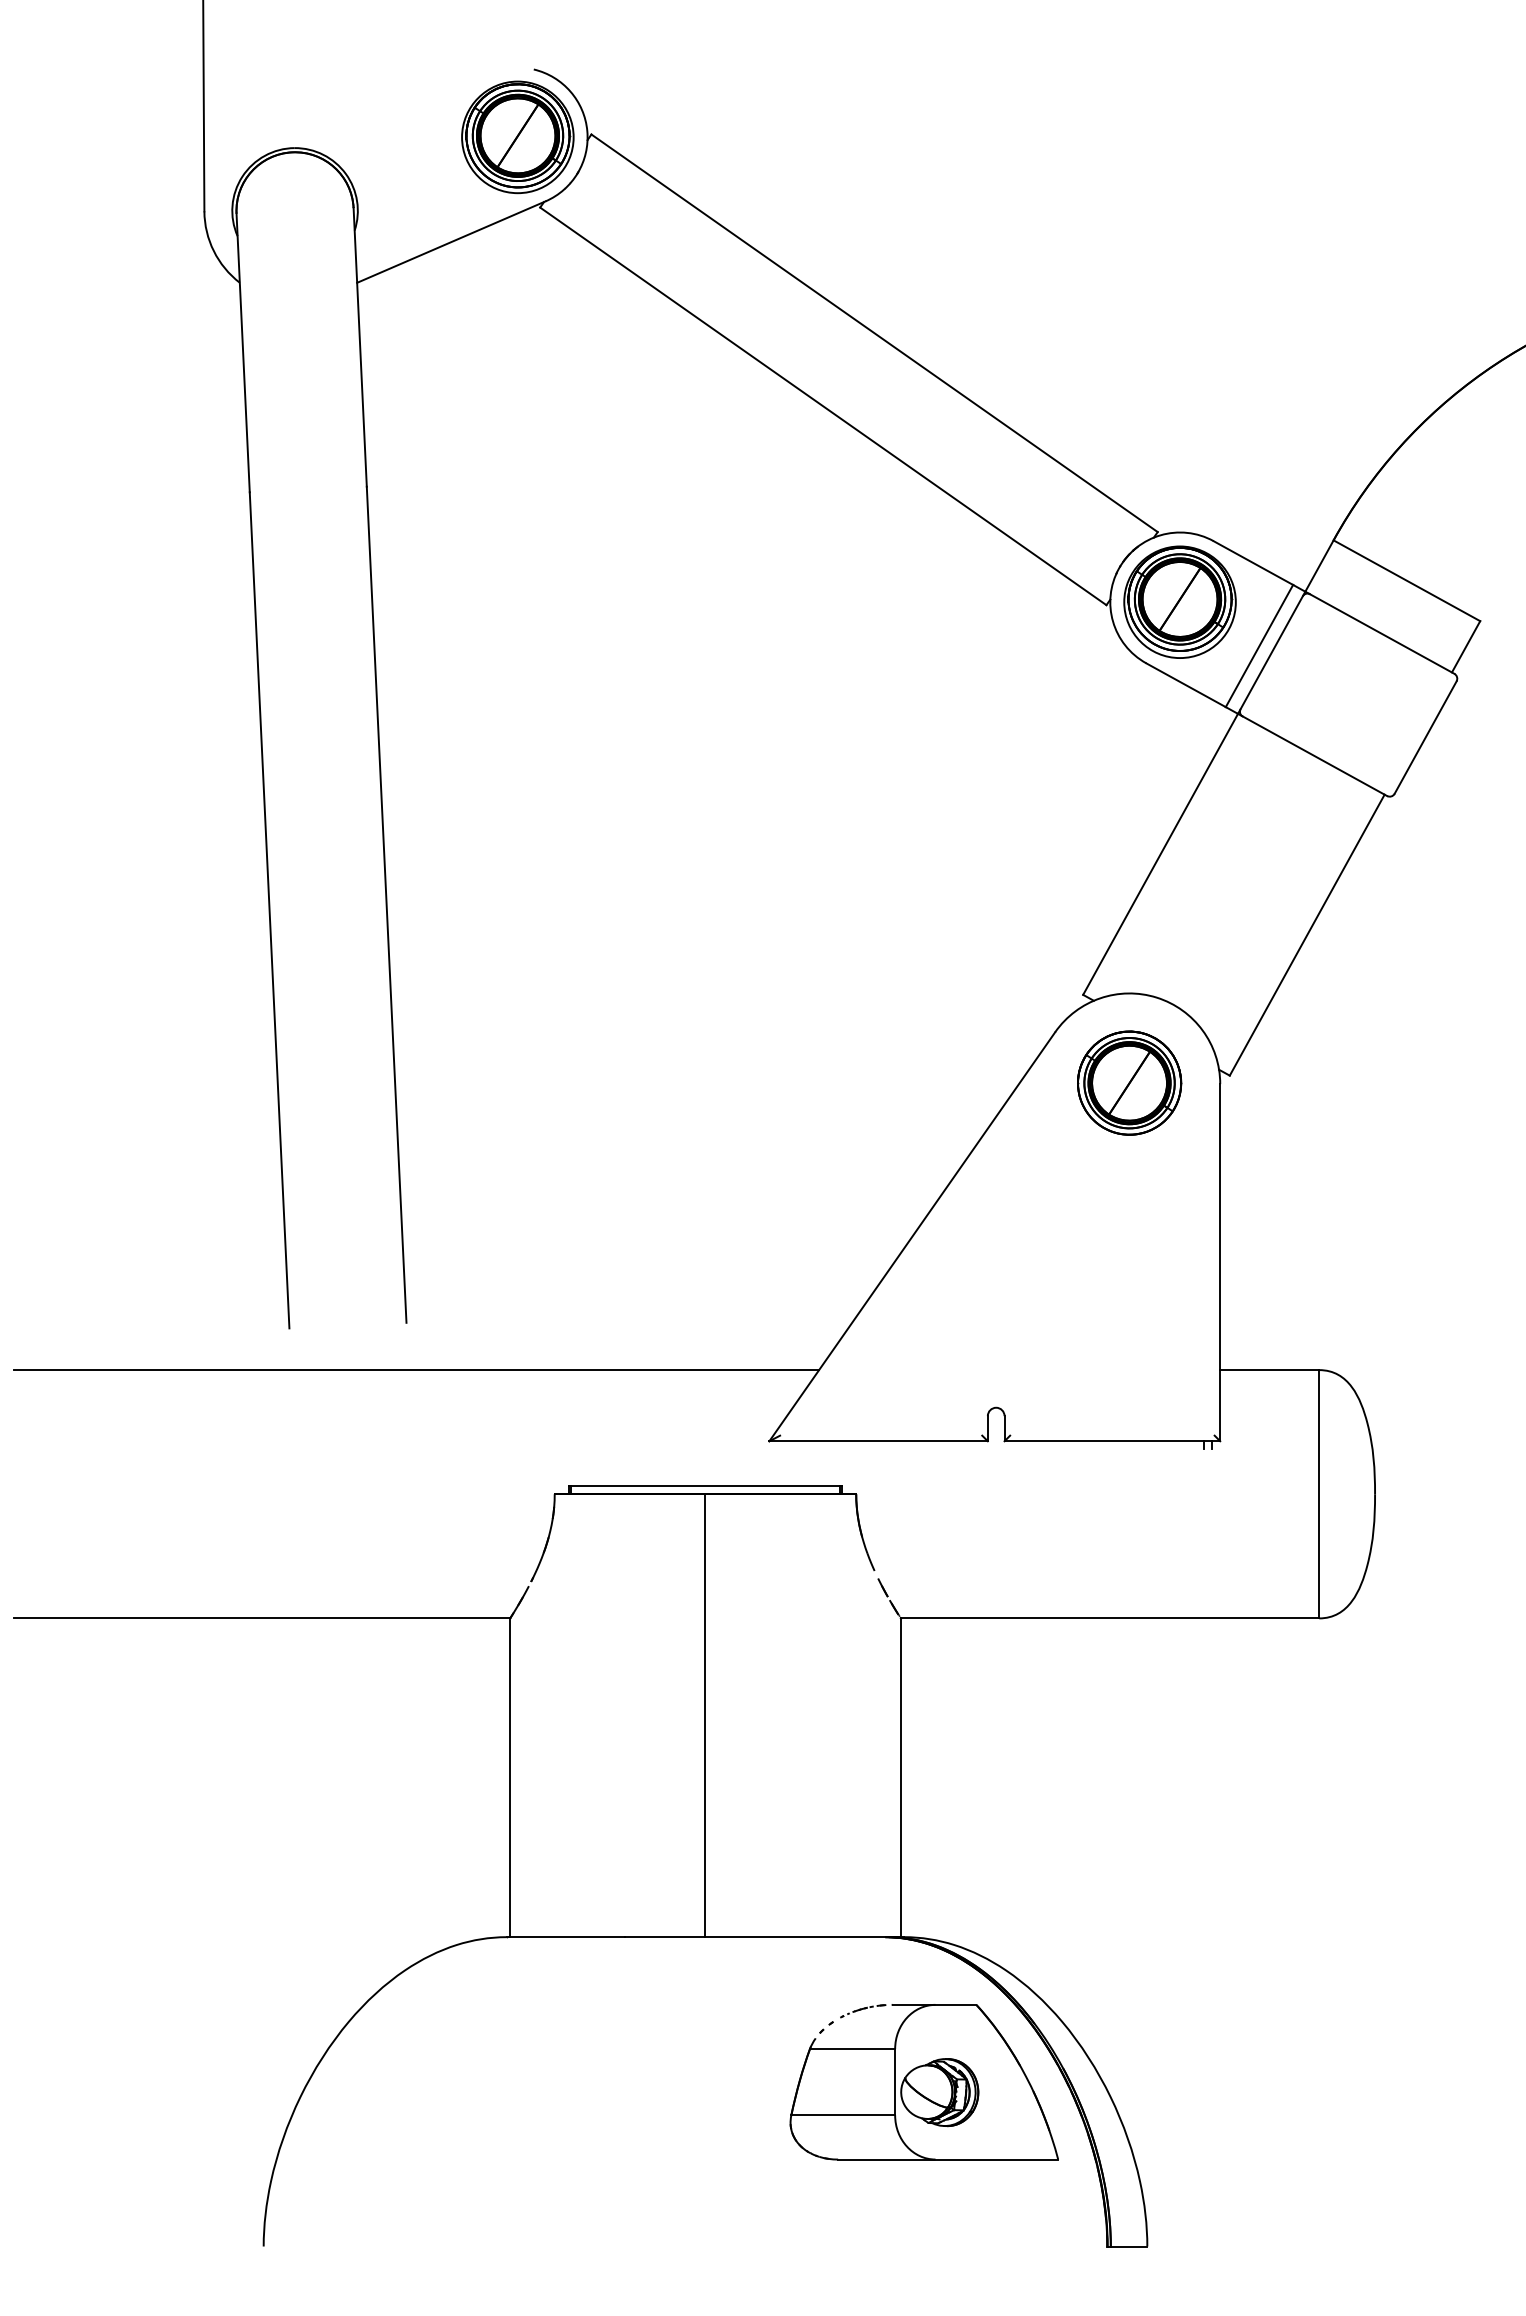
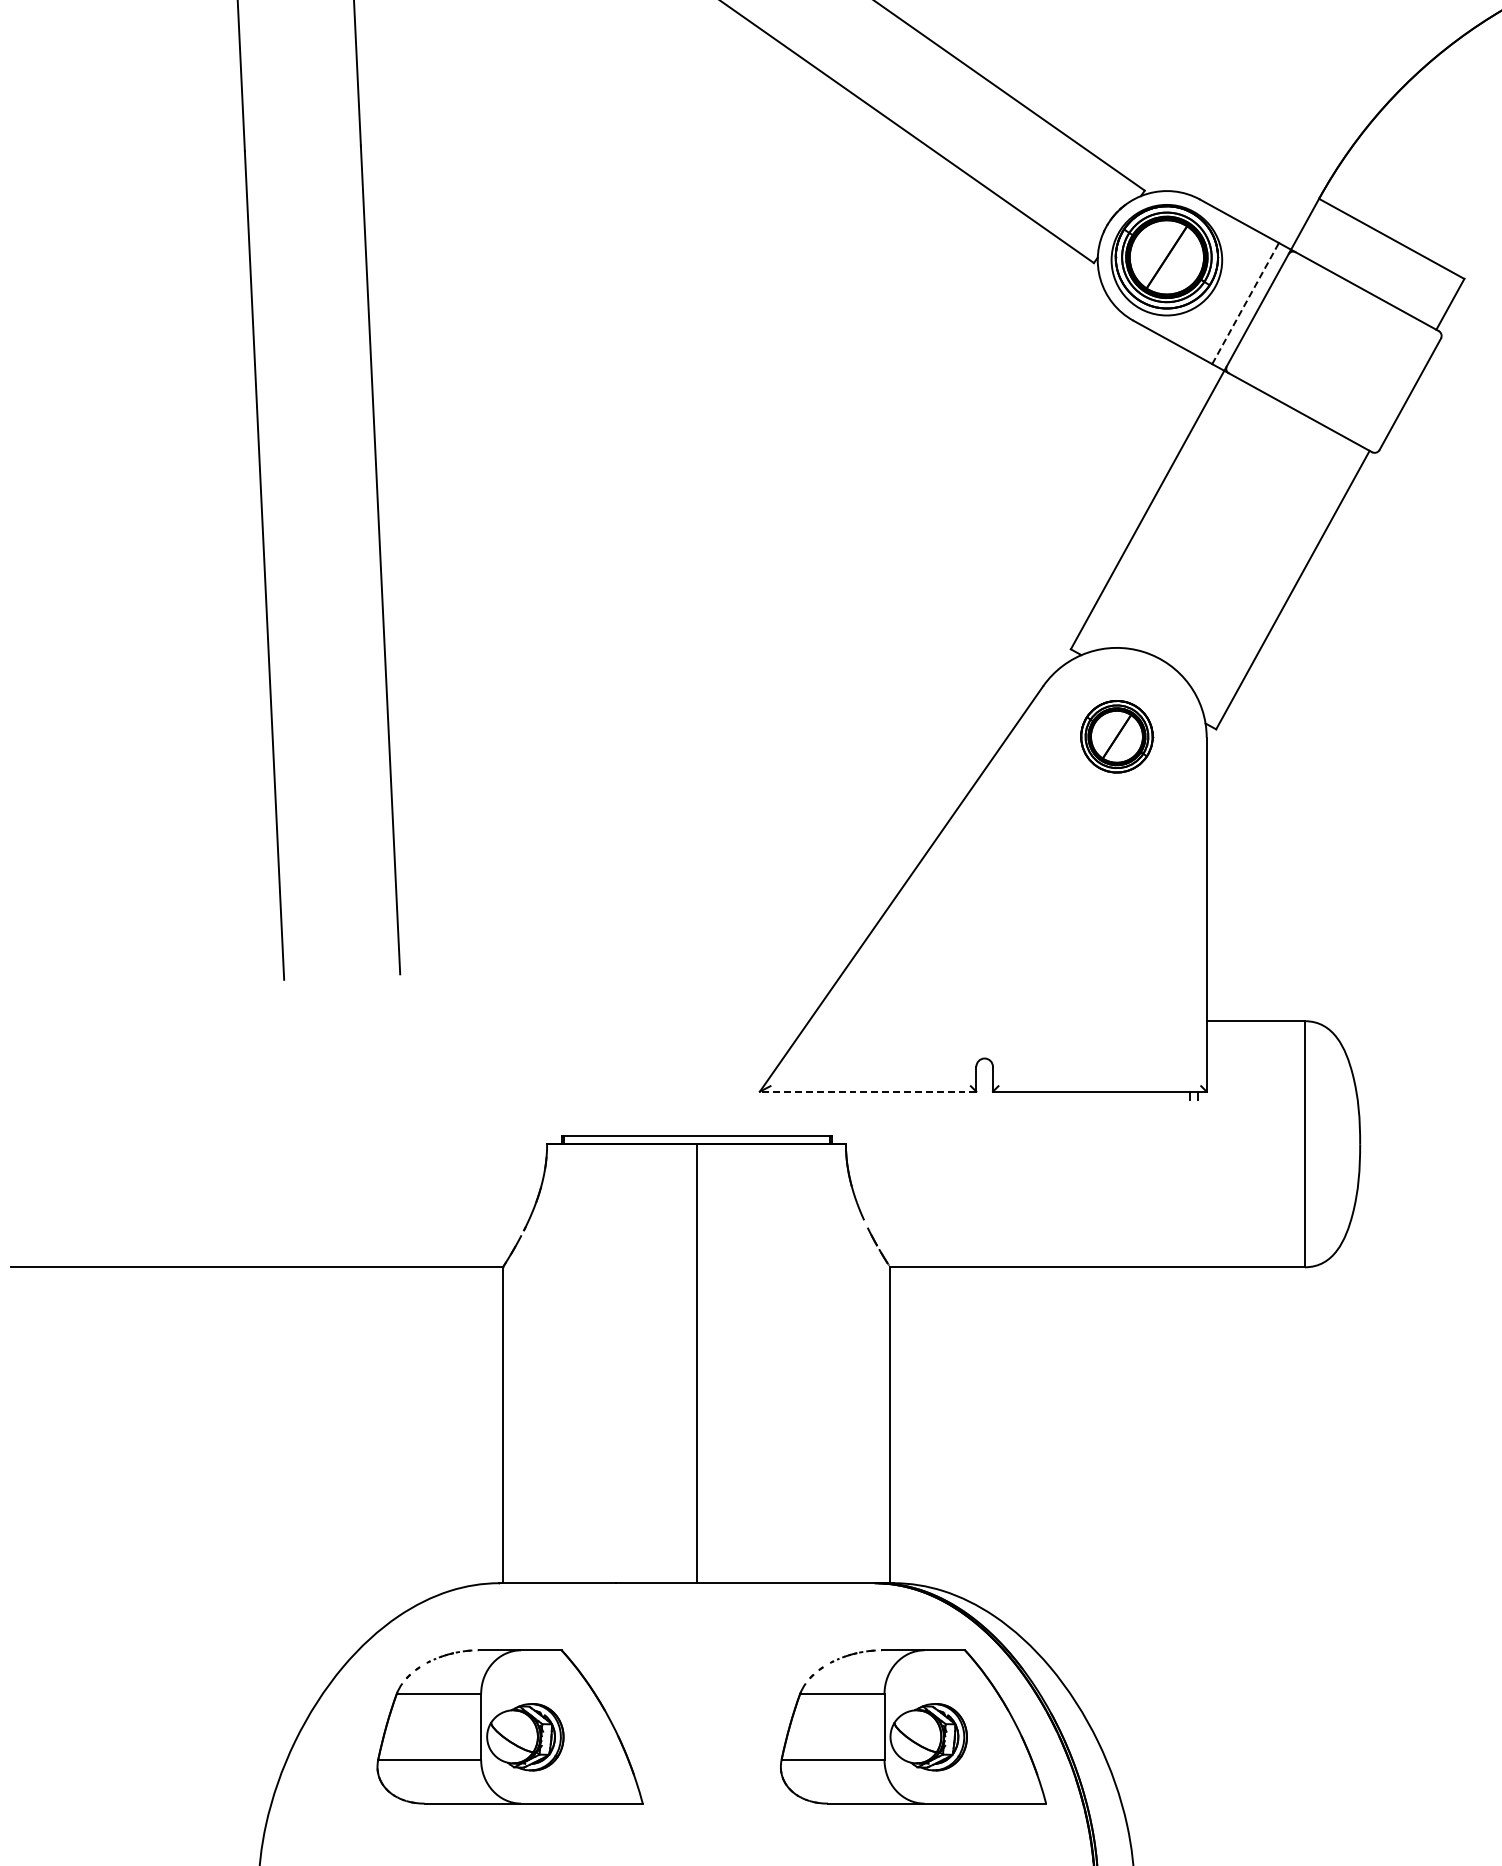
line: (1259, 646) -> (1245, 304), solid -> dashed
part: (1129, 1082) -> (1116, 736), size x0.7
line: (416, 1370) -> (410, 1021), removed
line: (878, 1441) -> (868, 1091), solid -> dashed
part: (516, 2082) -> (509, 1727), added

